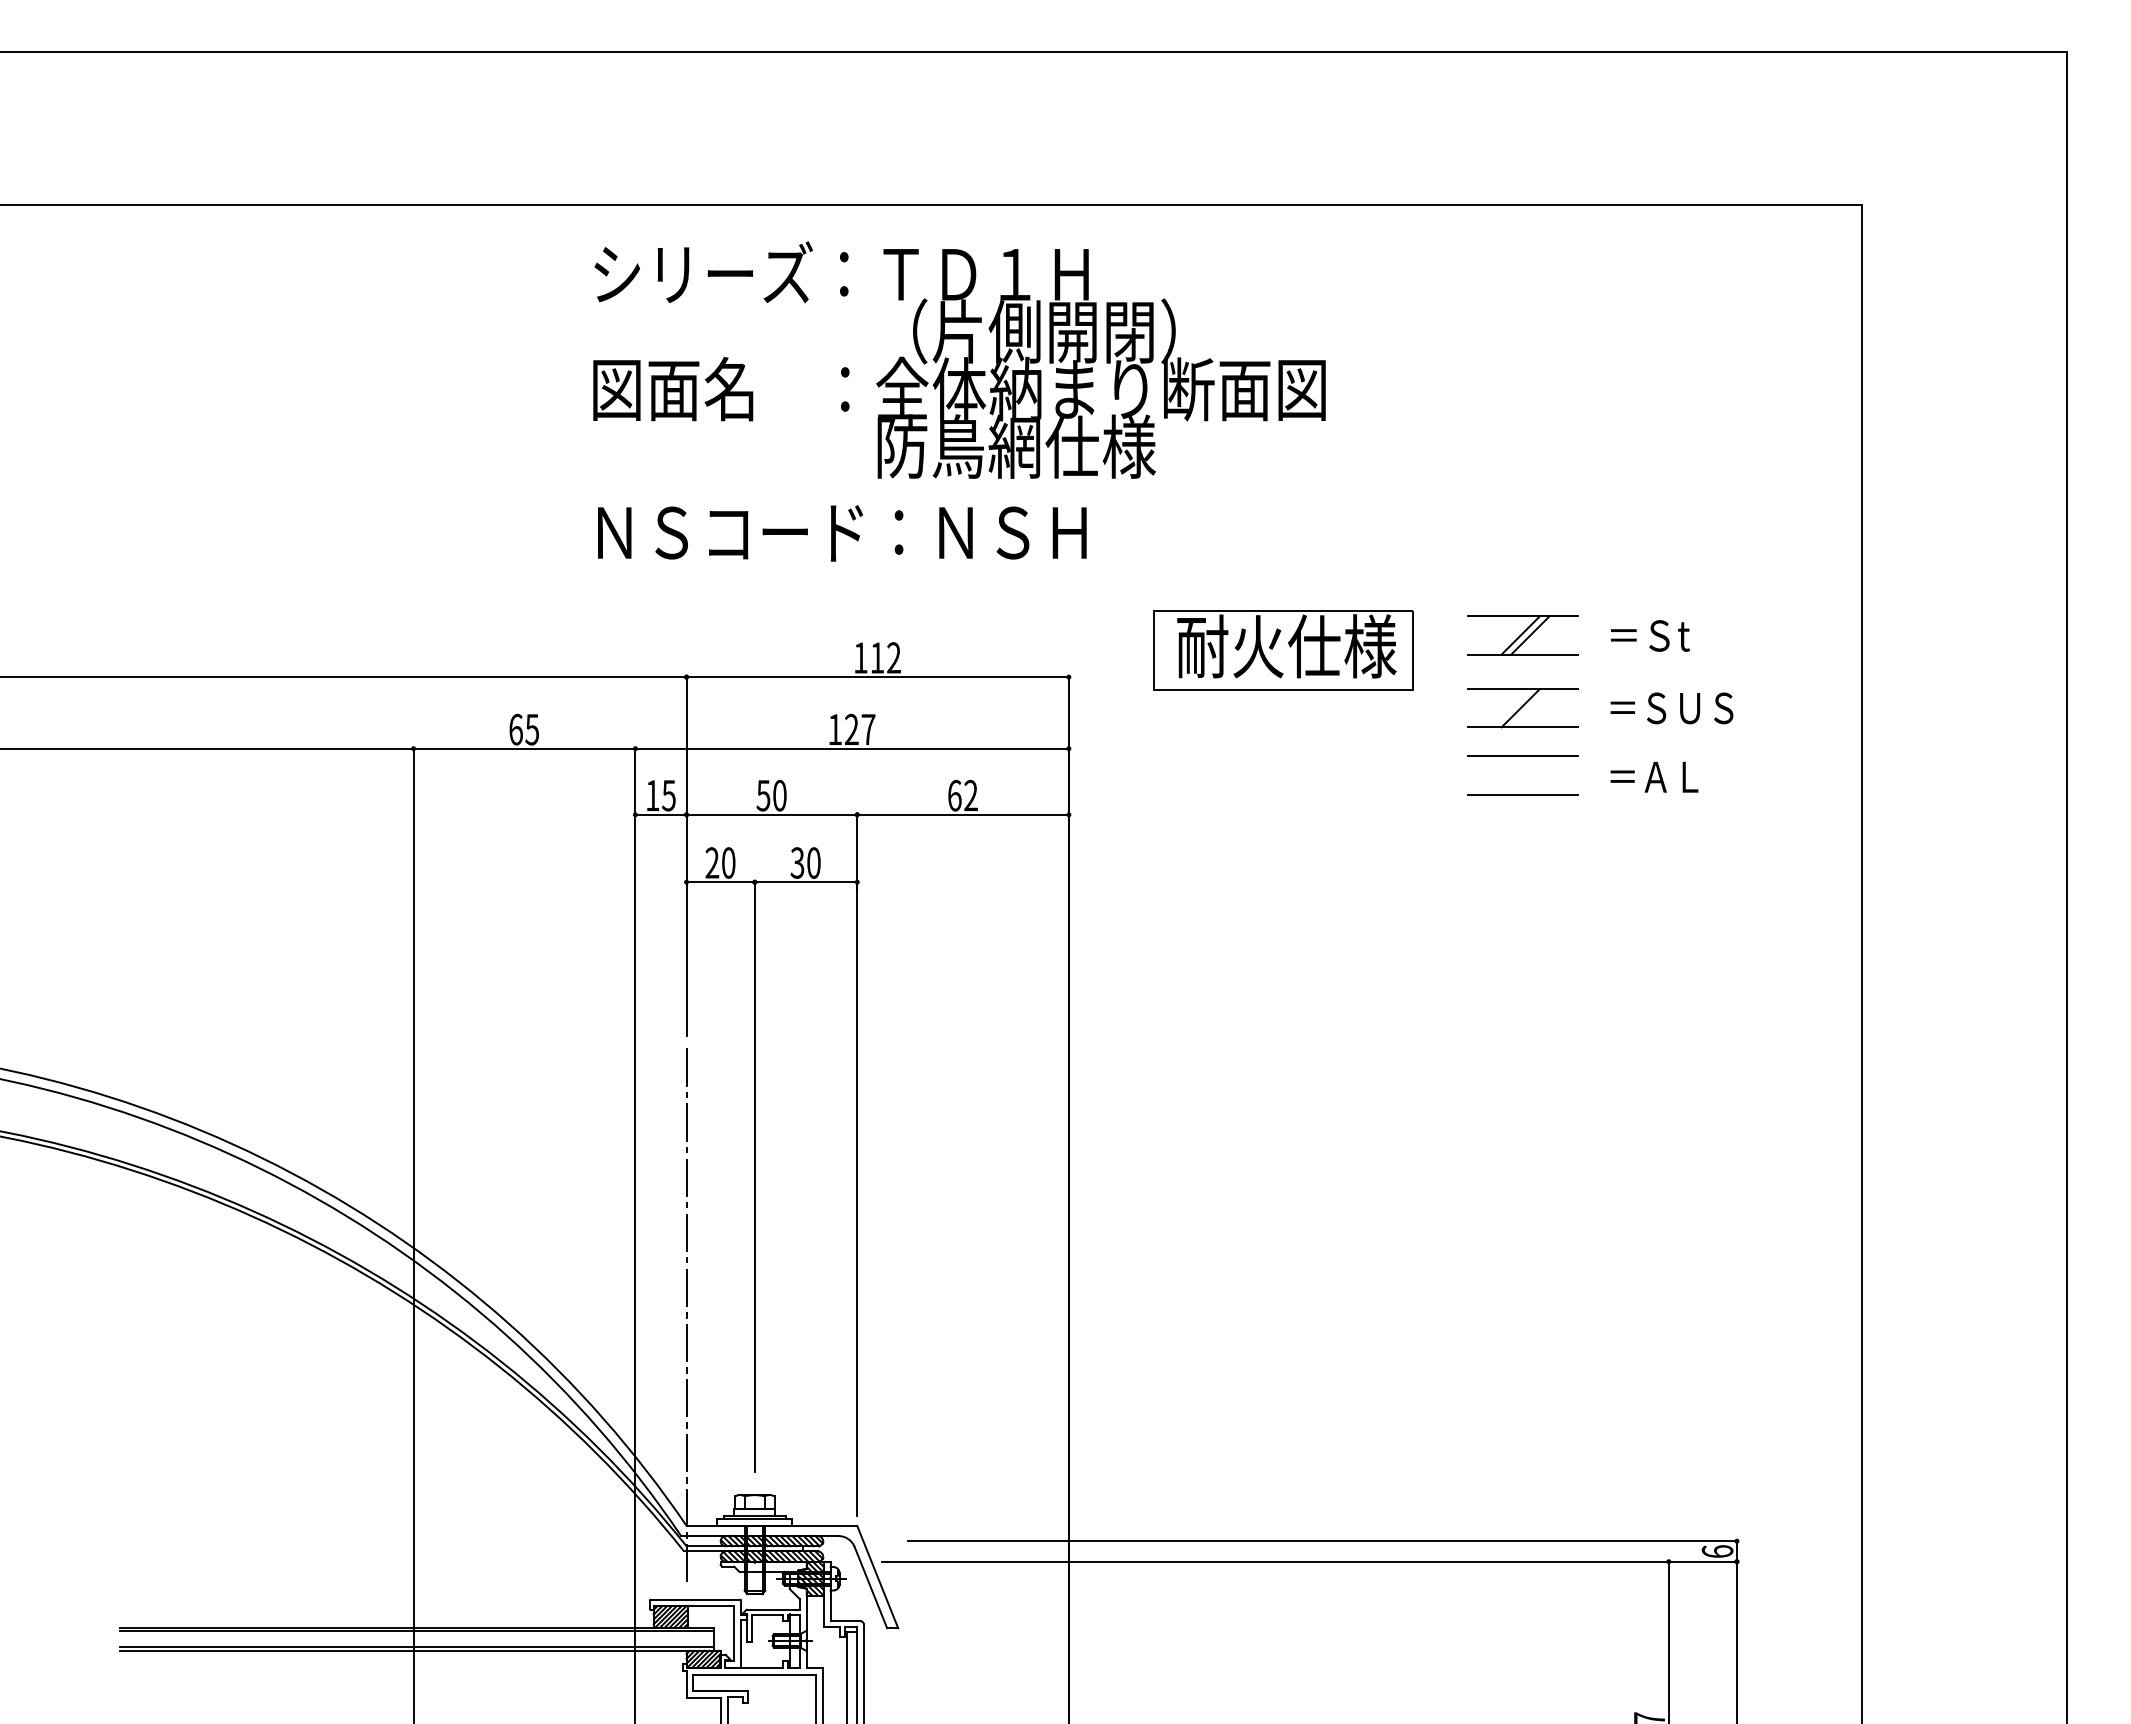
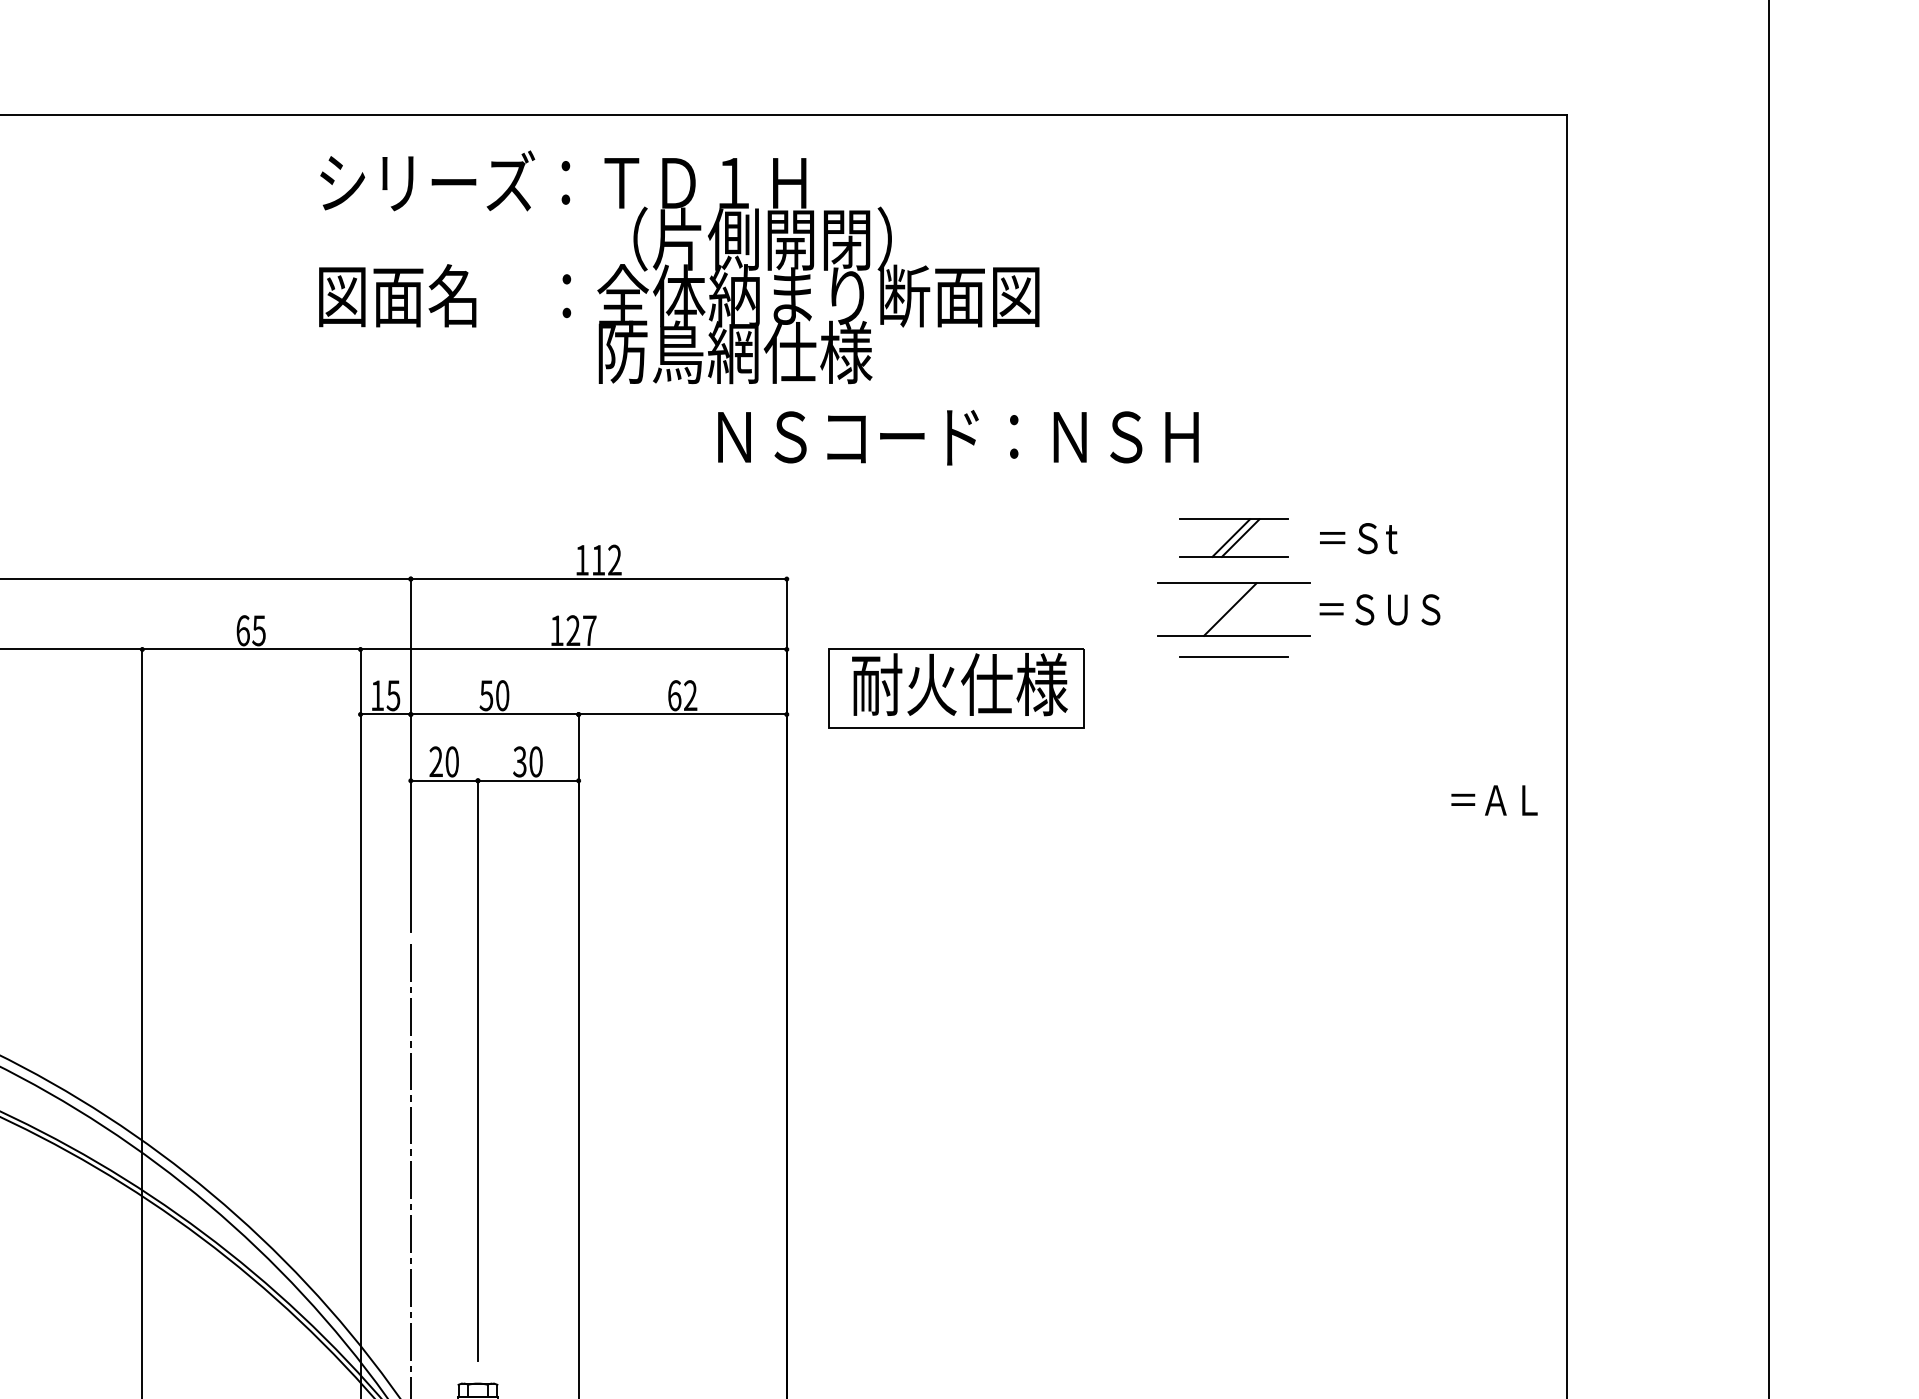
text: (842, 533) -> (958, 437), moved
part: (1283, 650) -> (956, 688), moved
part: (1522, 708) -> (1232, 609), size x1.4
text: (1654, 776) -> (1494, 799), moved
line: (1523, 794) -> (1233, 694), removed

